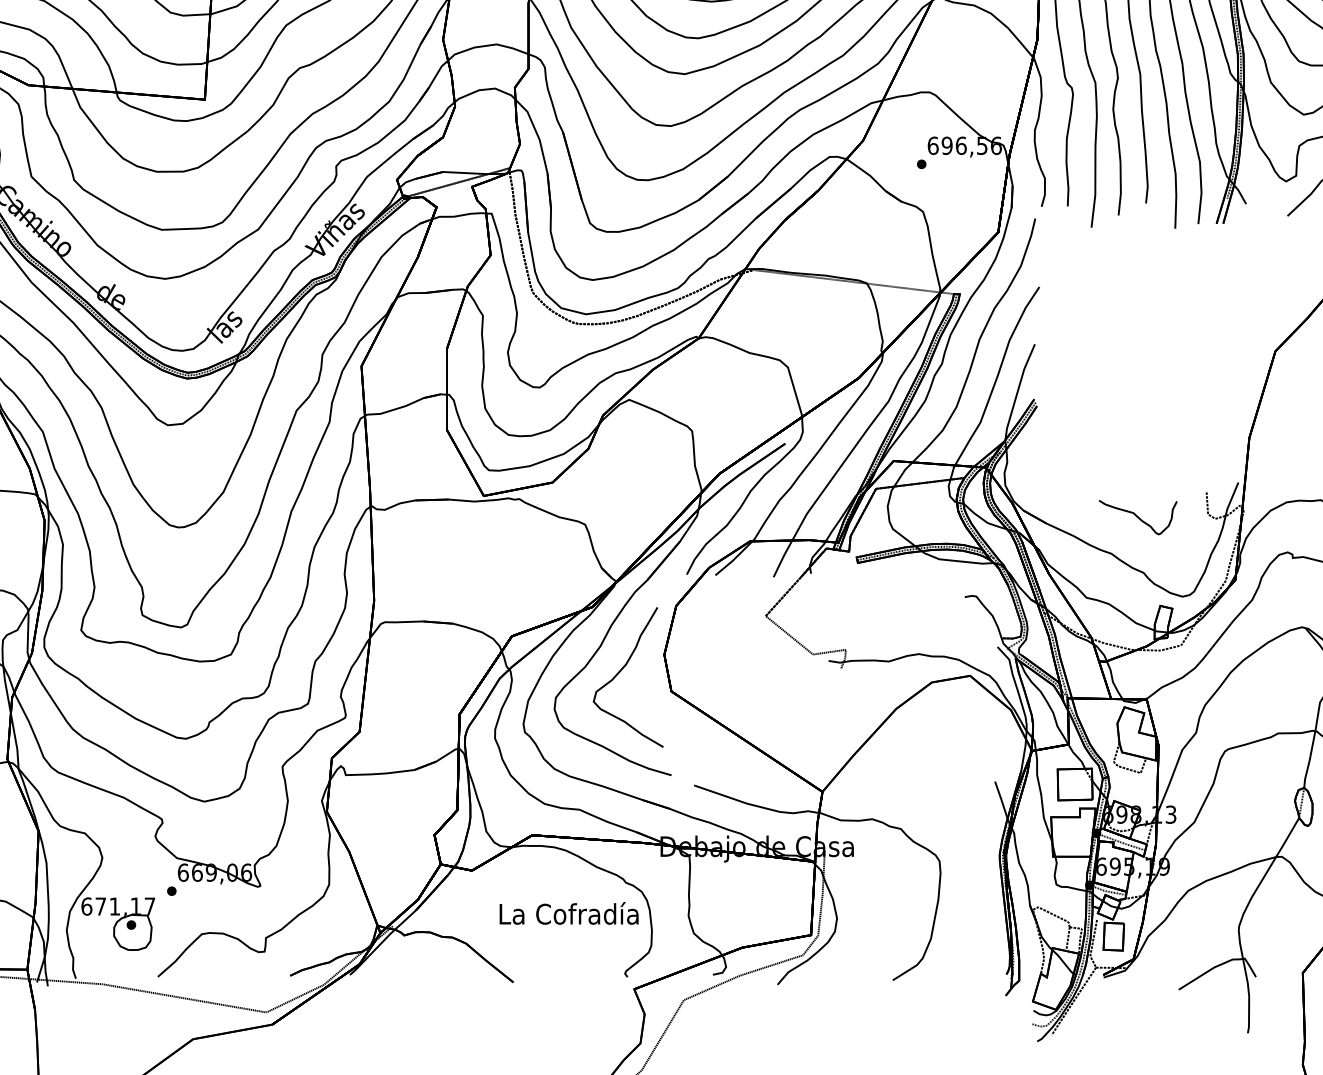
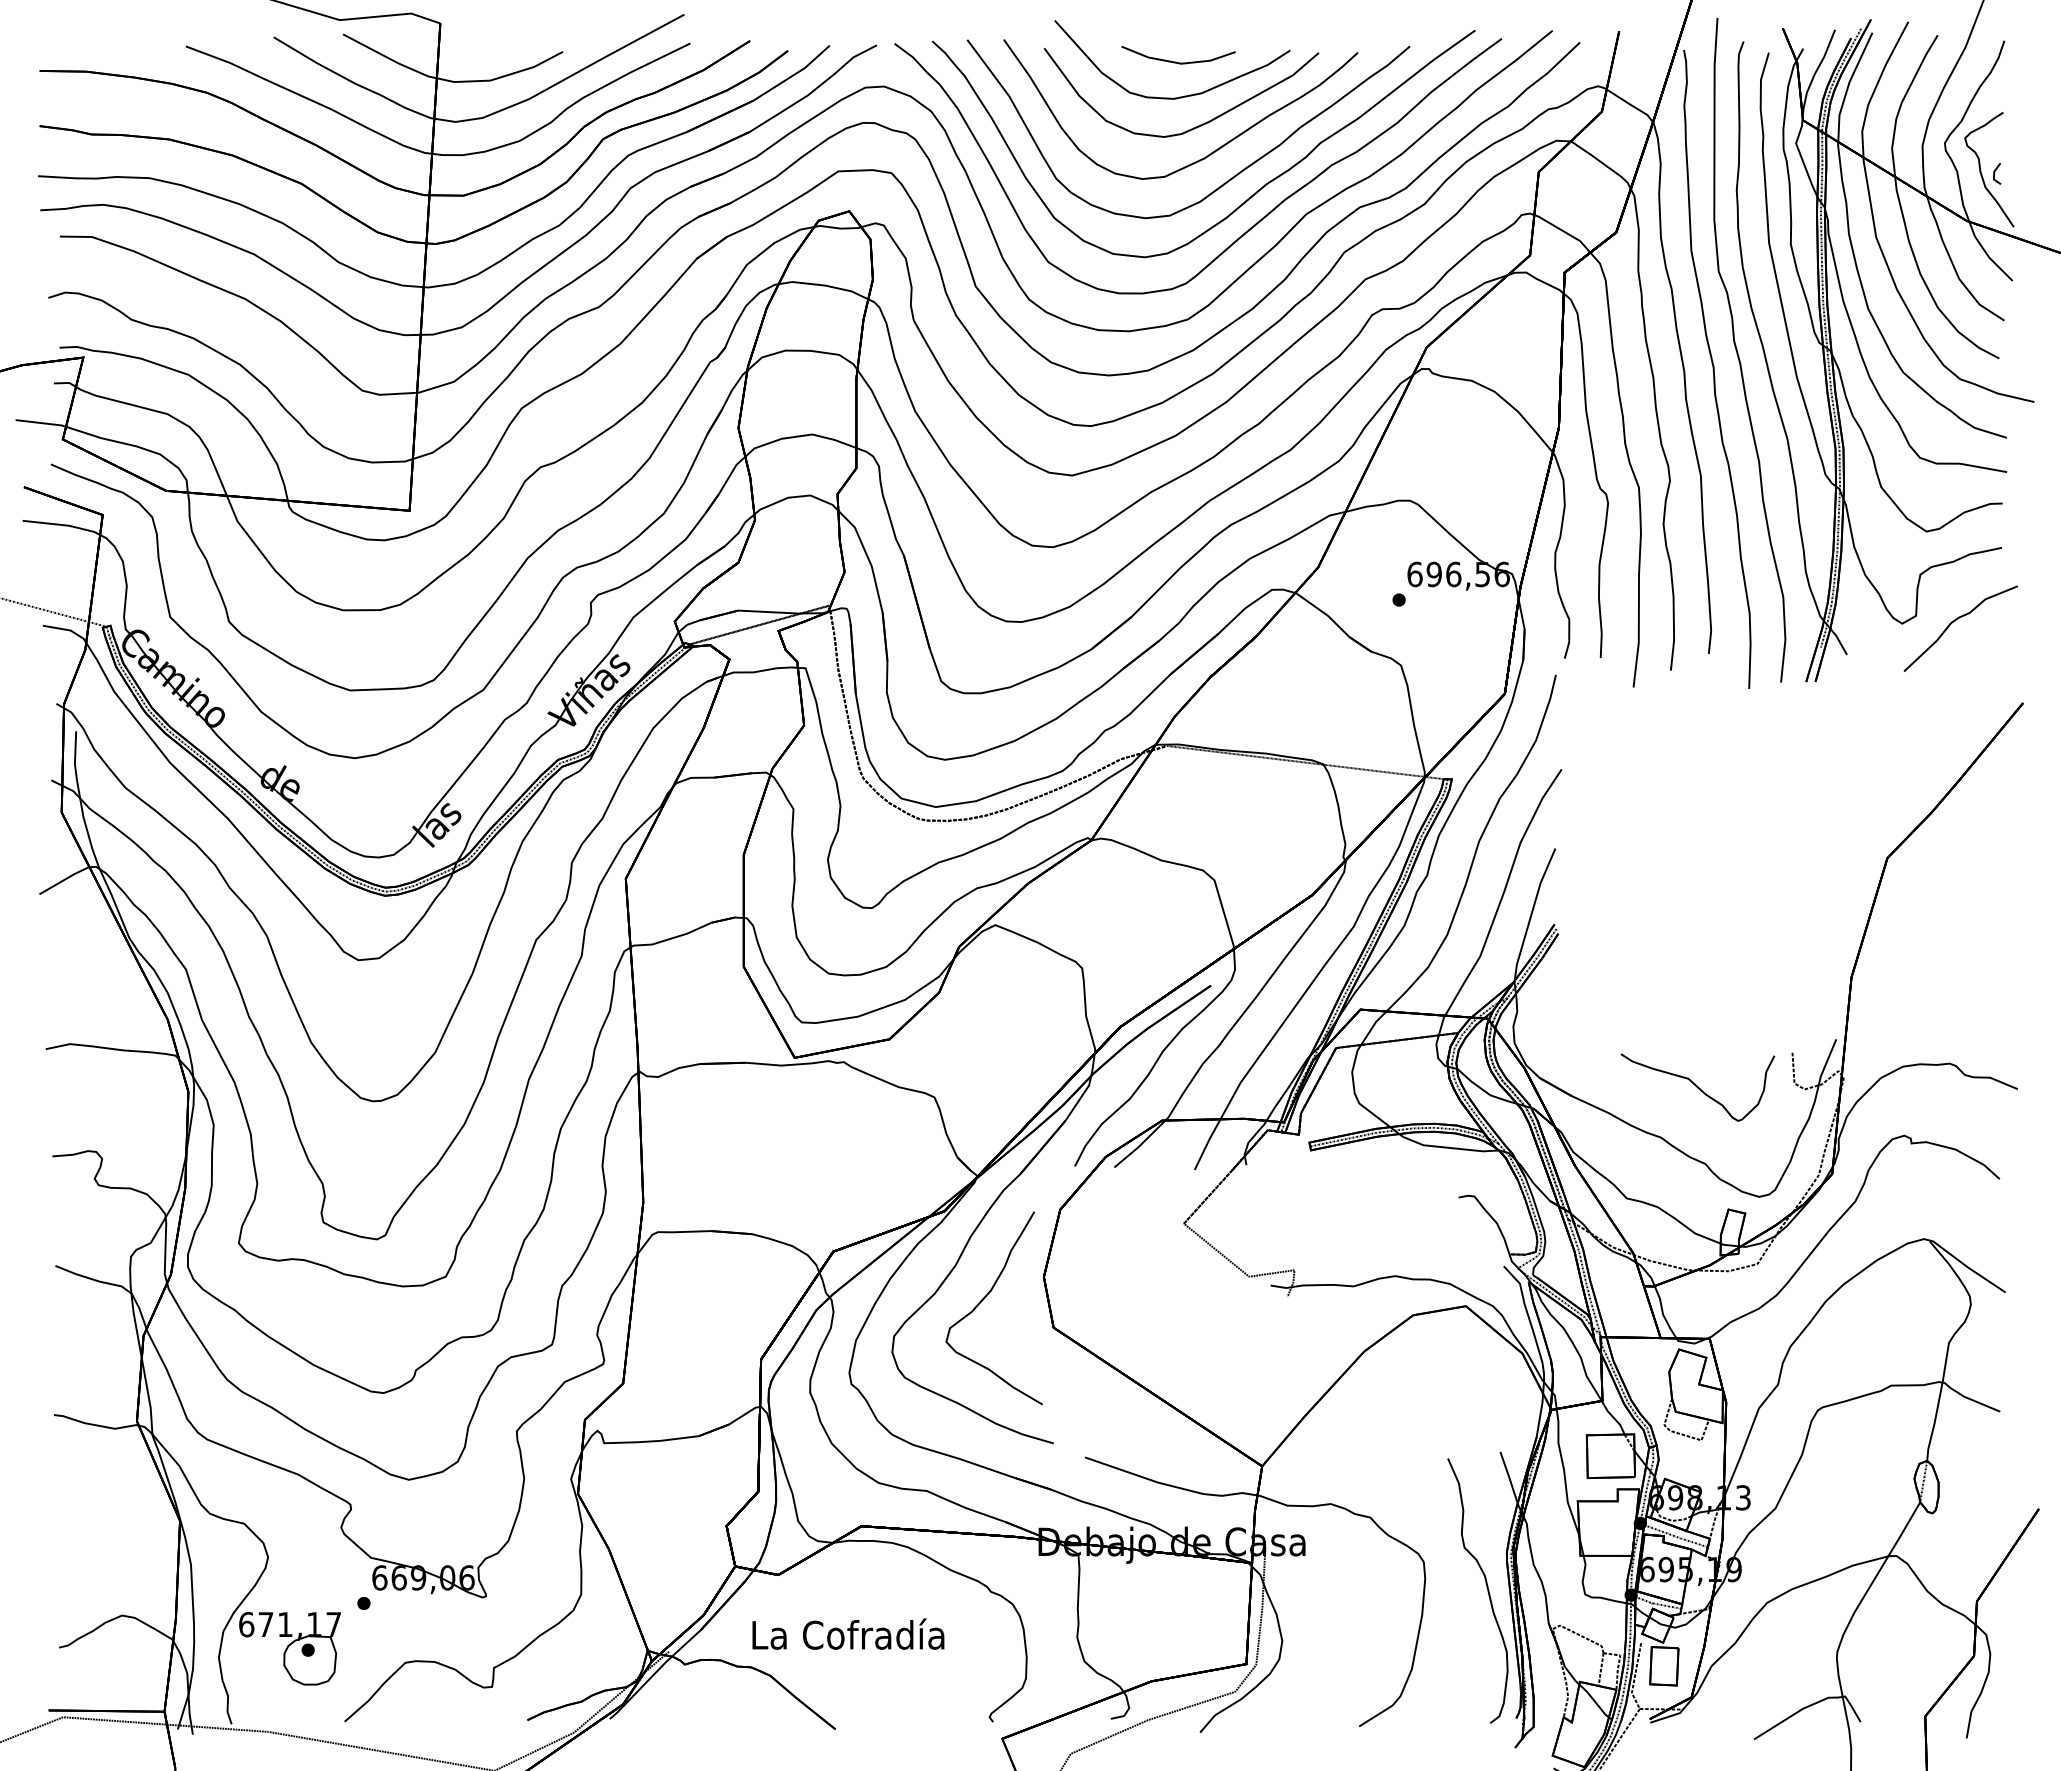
part: (1137, 517) -> (1697, 1087), size x1.43
part: (985, 879) -> (1486, 1587), added
text: (569, 912) -> (848, 1633), moved

